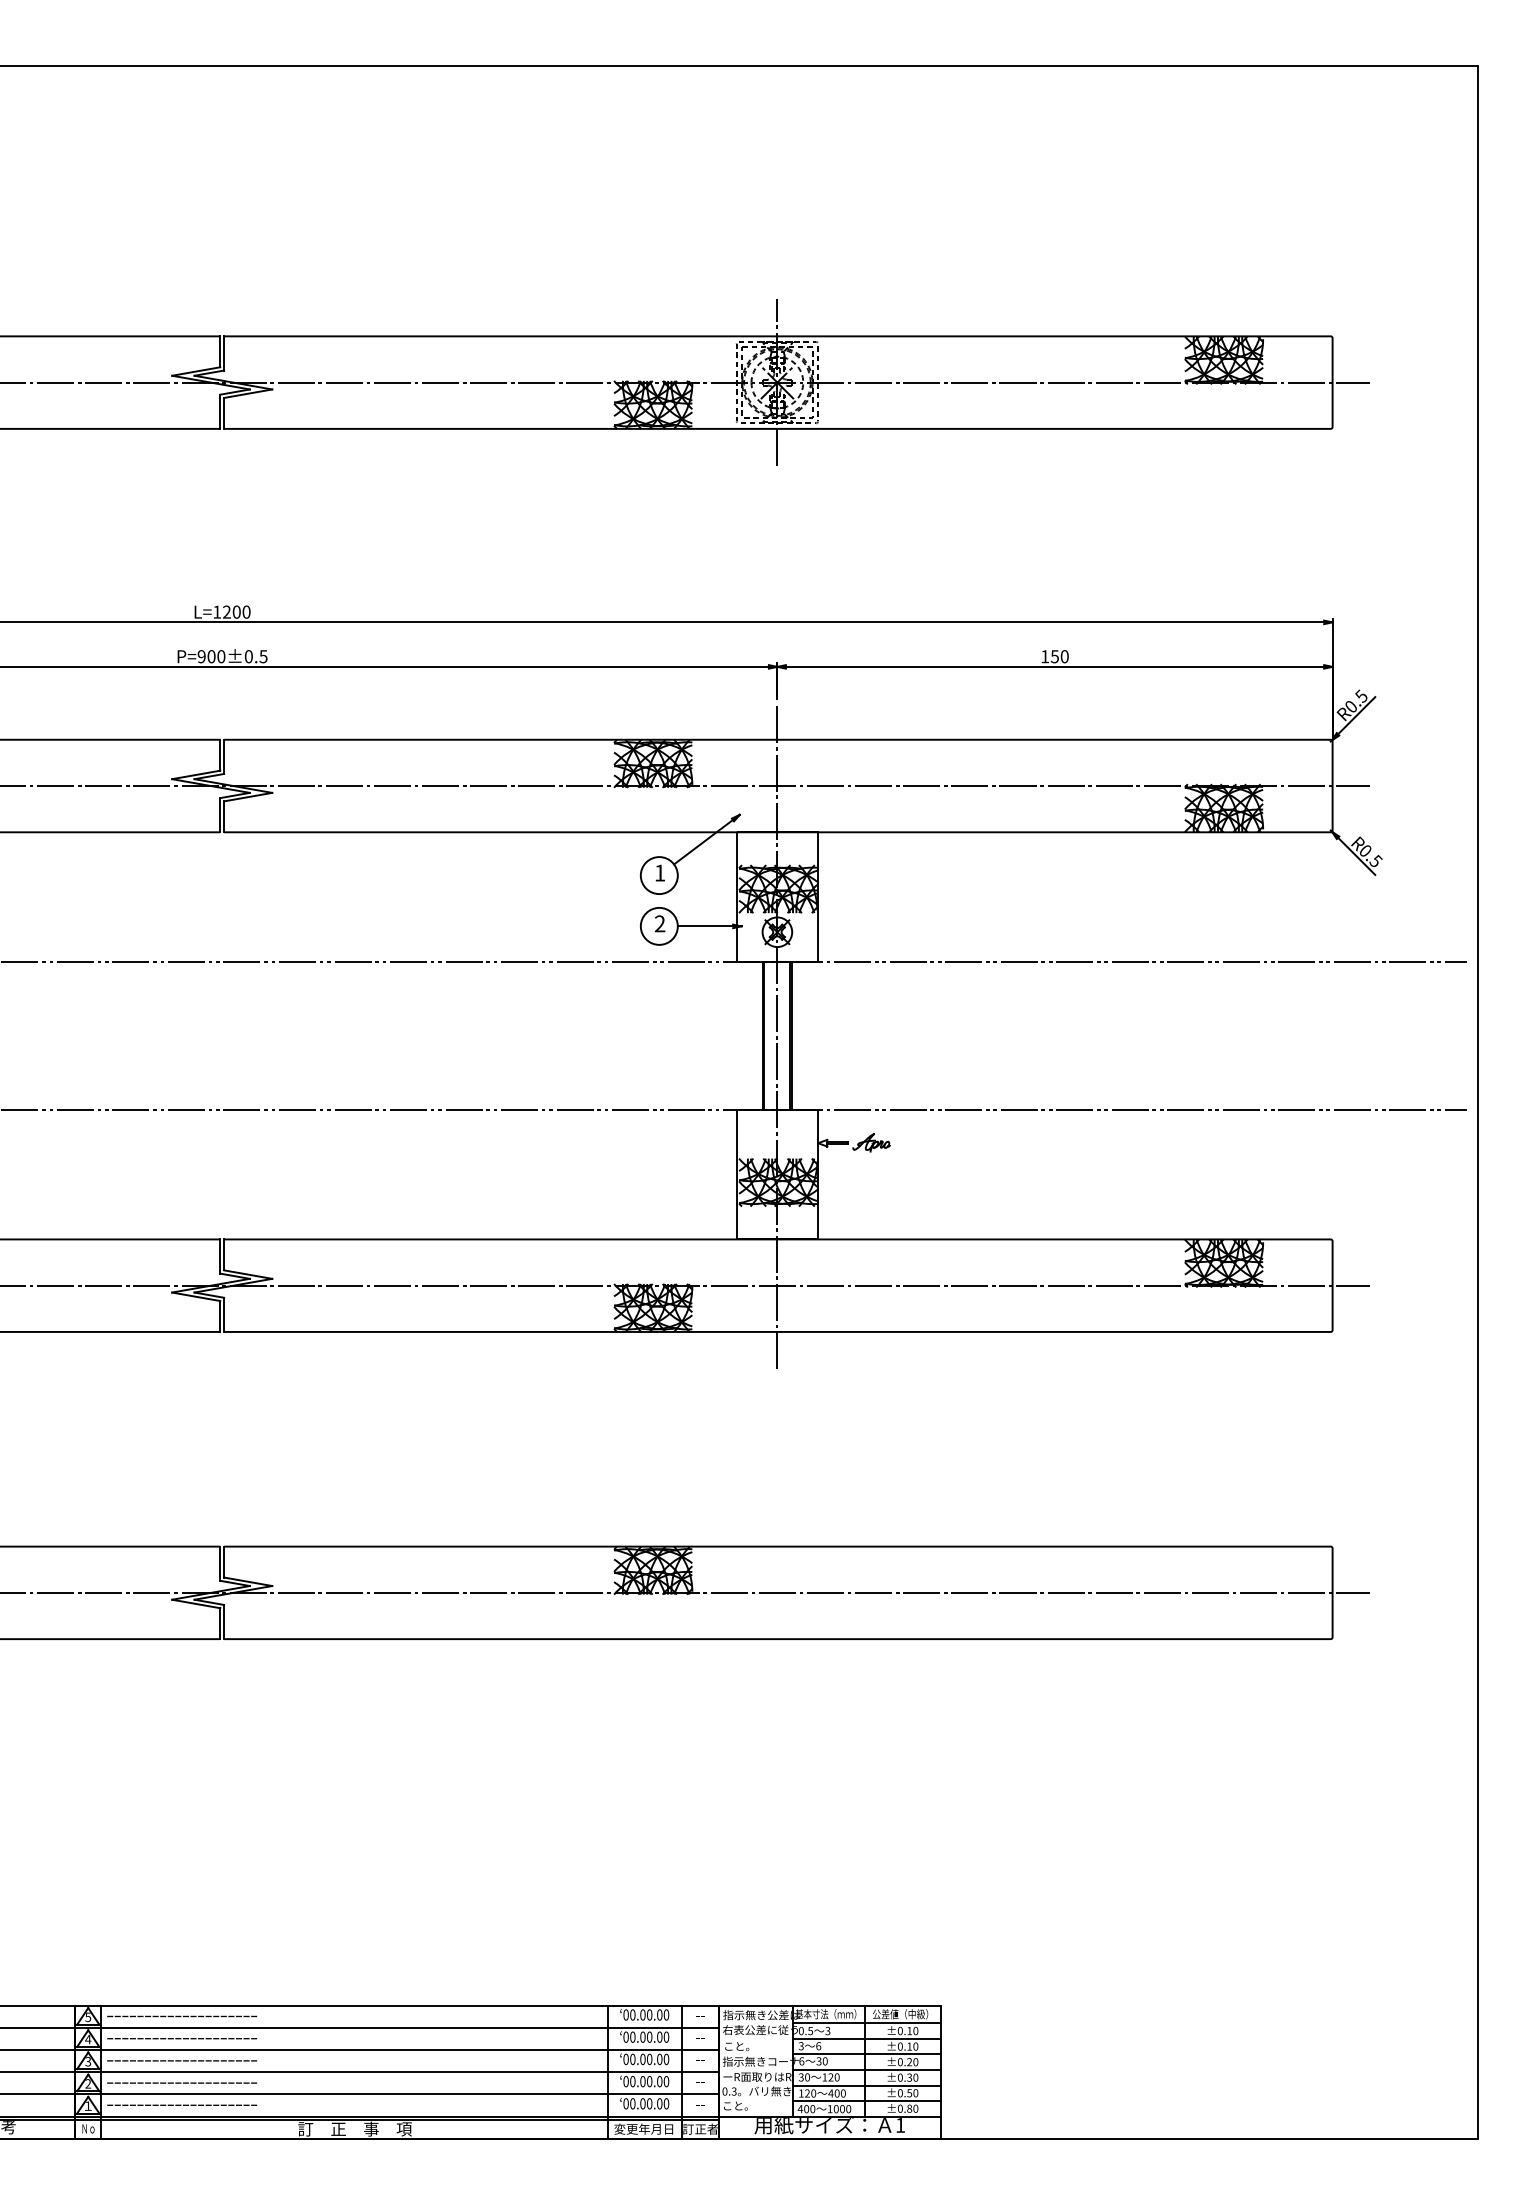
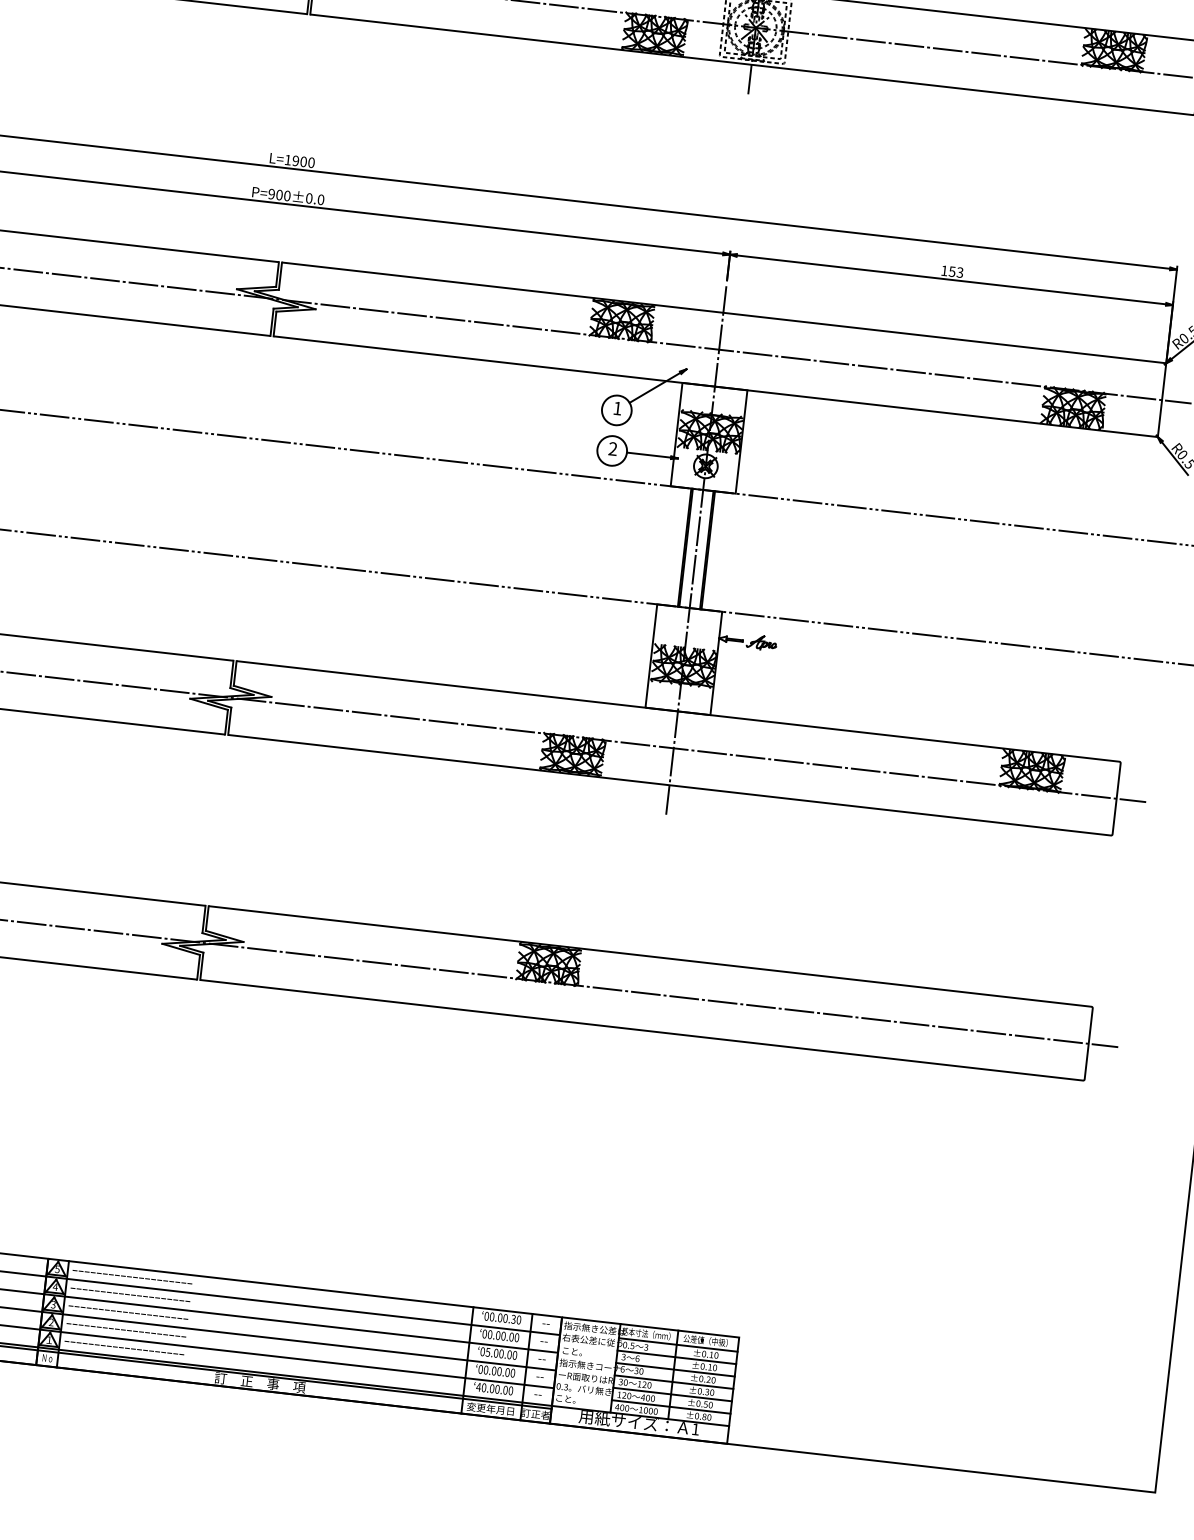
text: (226, 612) -> (295, 161), L=1200 -> L=1900
text: (263, 656) -> (320, 199), P=900±0.5 -> P=900±0.0
text: (1064, 656) -> (959, 272), 150 -> 153
text: (659, 2014) -> (513, 1318), 00.00.00 -> 00.00.30
text: (632, 2058) -> (487, 1351), 00.00.00 -> 05.00.00
text: (626, 2103) -> (479, 1386), 00.00.00 -> 40.00.00

